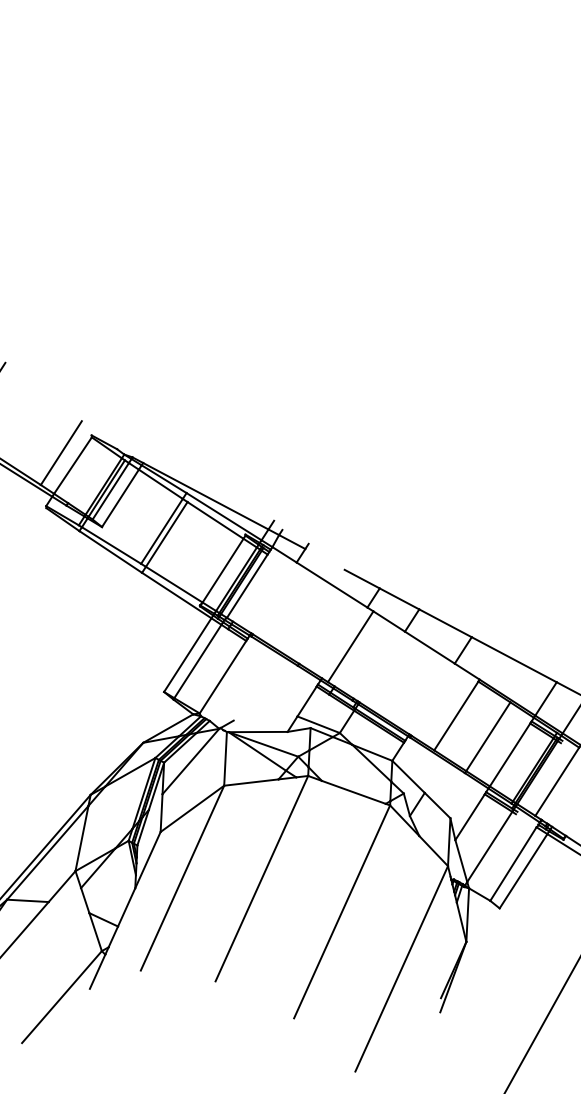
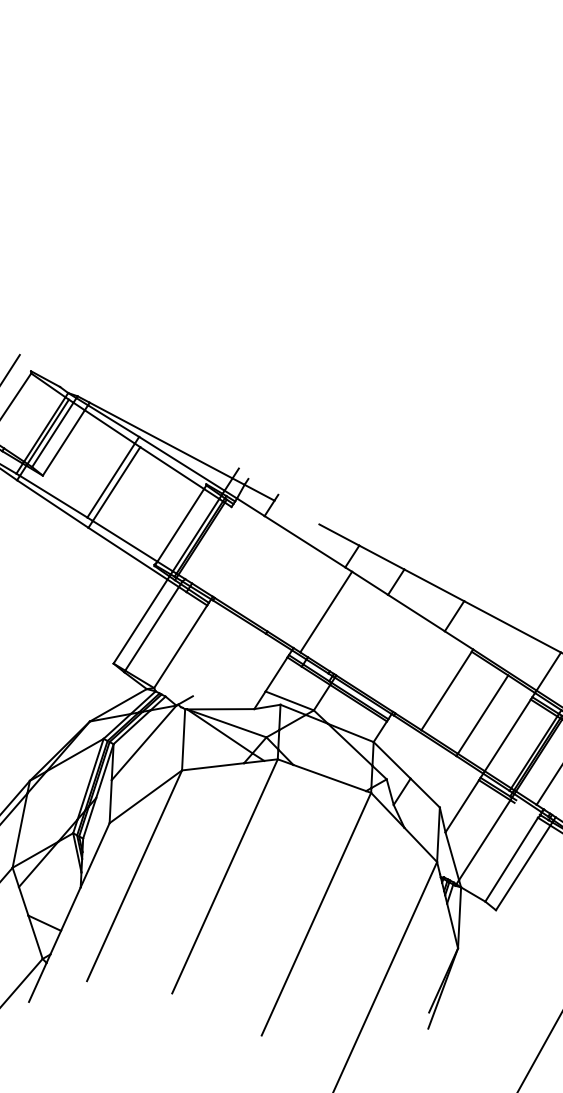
line: (247, 585) -> (208, 542), removed

